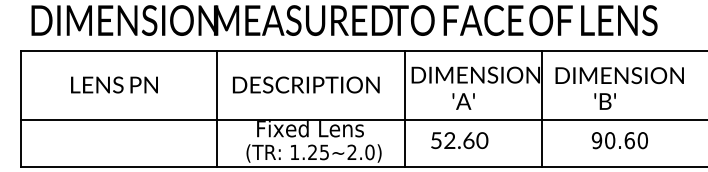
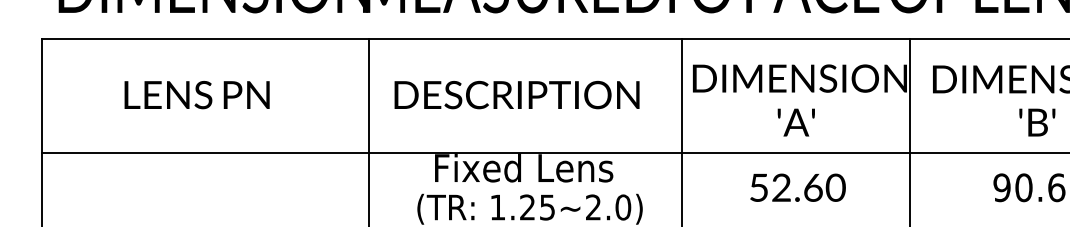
text: (463, 101) -> (796, 122), moved
text: (604, 101) -> (1036, 122), moved
text: (459, 140) -> (797, 187), moved

